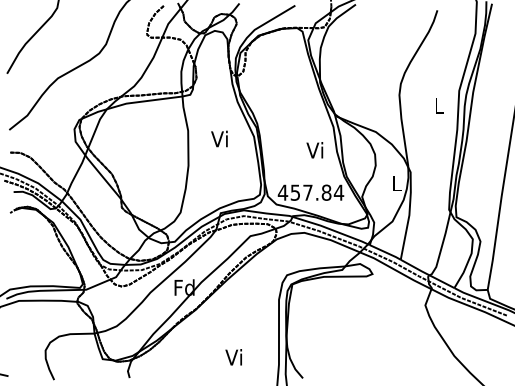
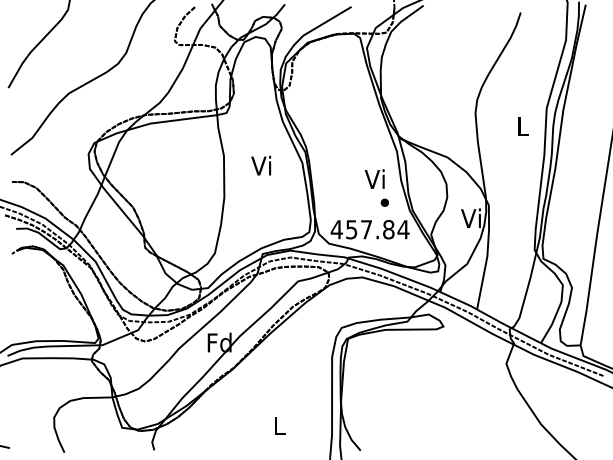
part: (322, 169) -> (383, 202), added
text: (395, 182) -> (470, 217), L -> Vi
text: (233, 357) -> (277, 425), Vi -> L

